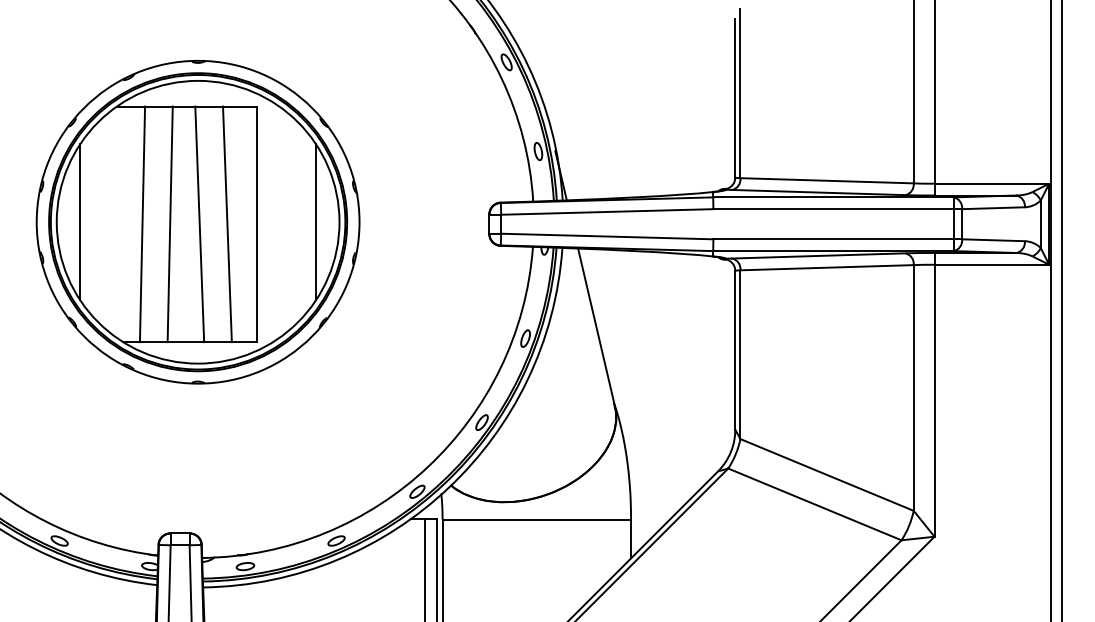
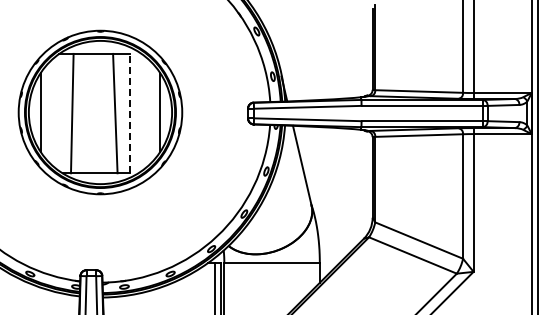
line: (170, 224) -> (86, 113), removed
line: (200, 224) -> (101, 113), removed
line: (257, 224) -> (130, 113), solid -> dashed

